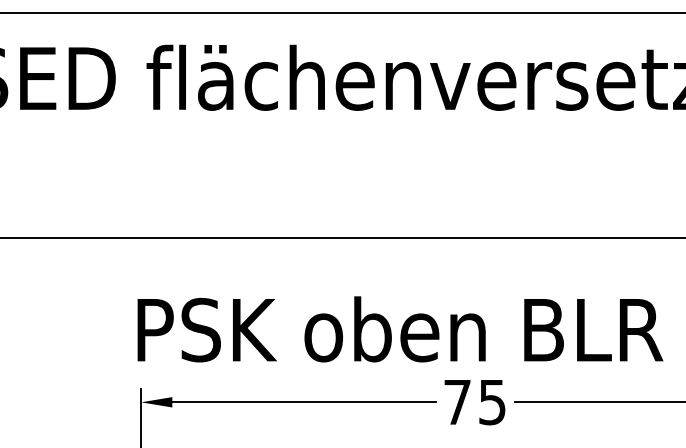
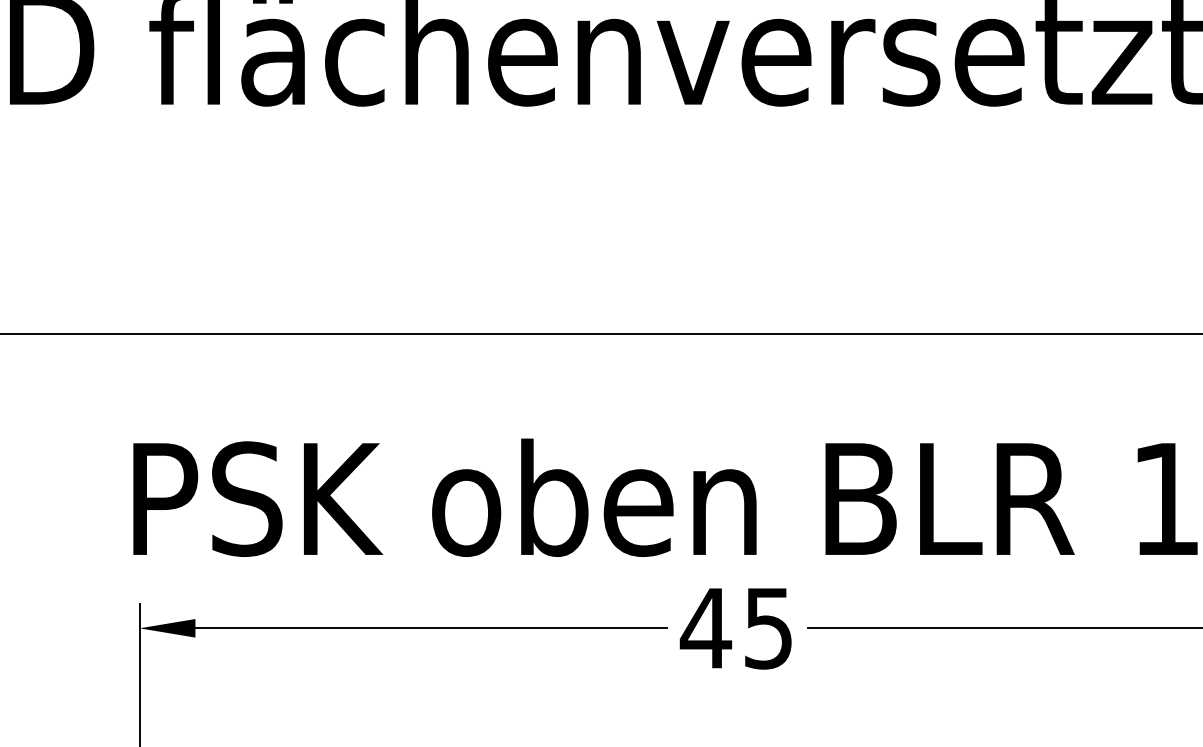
text: (456, 402) -> (704, 628), 75 -> 45

